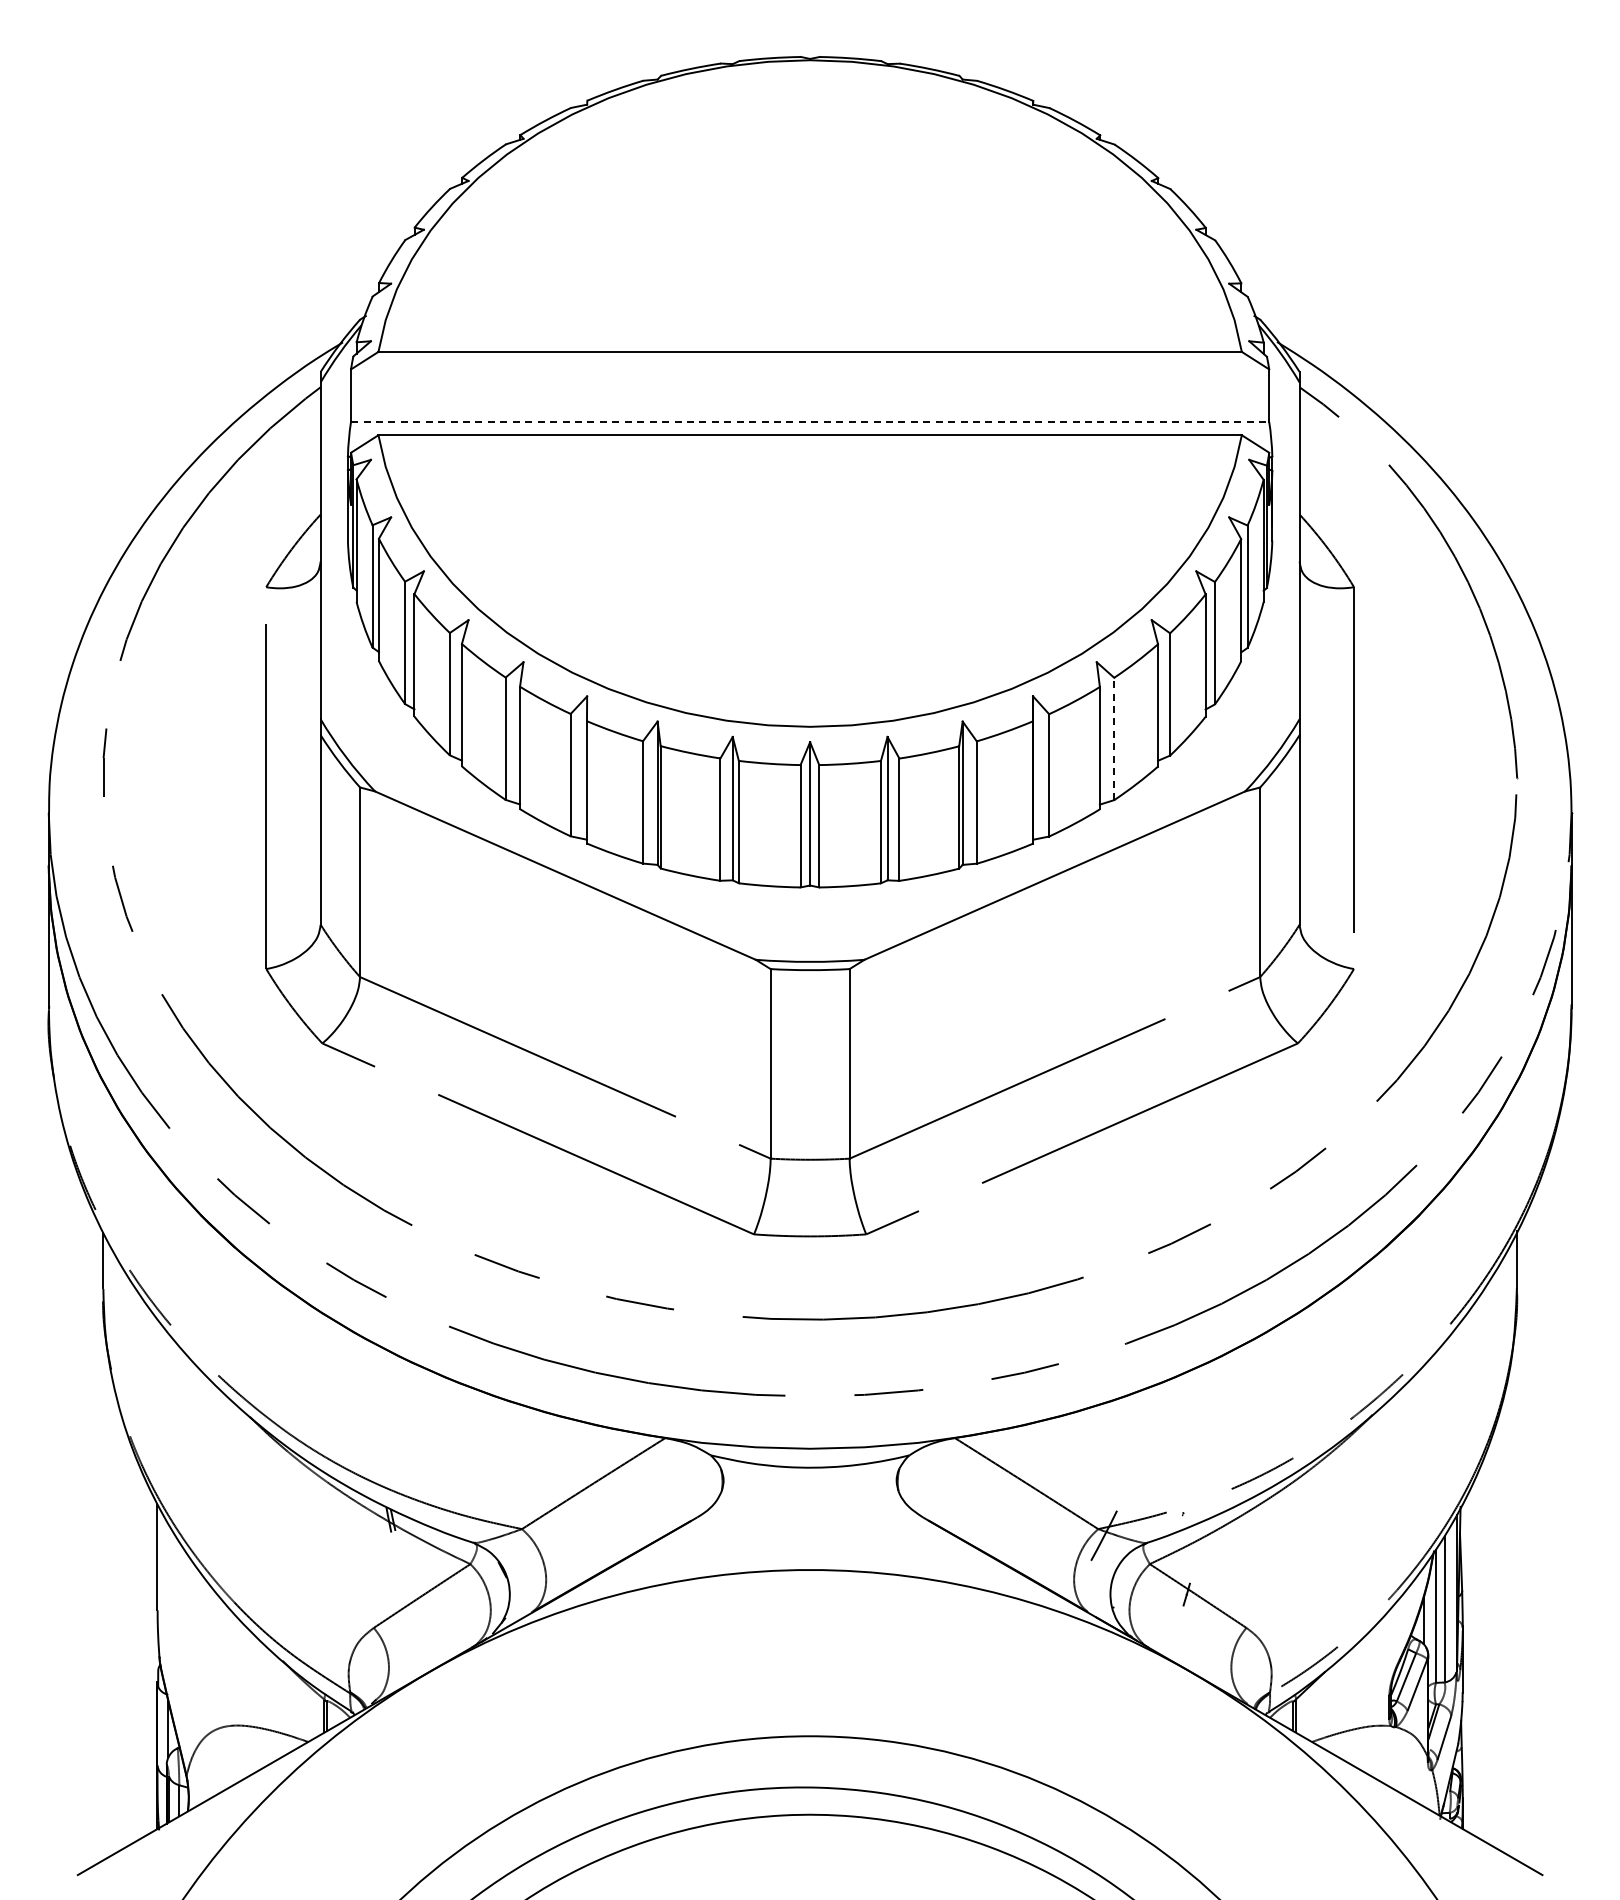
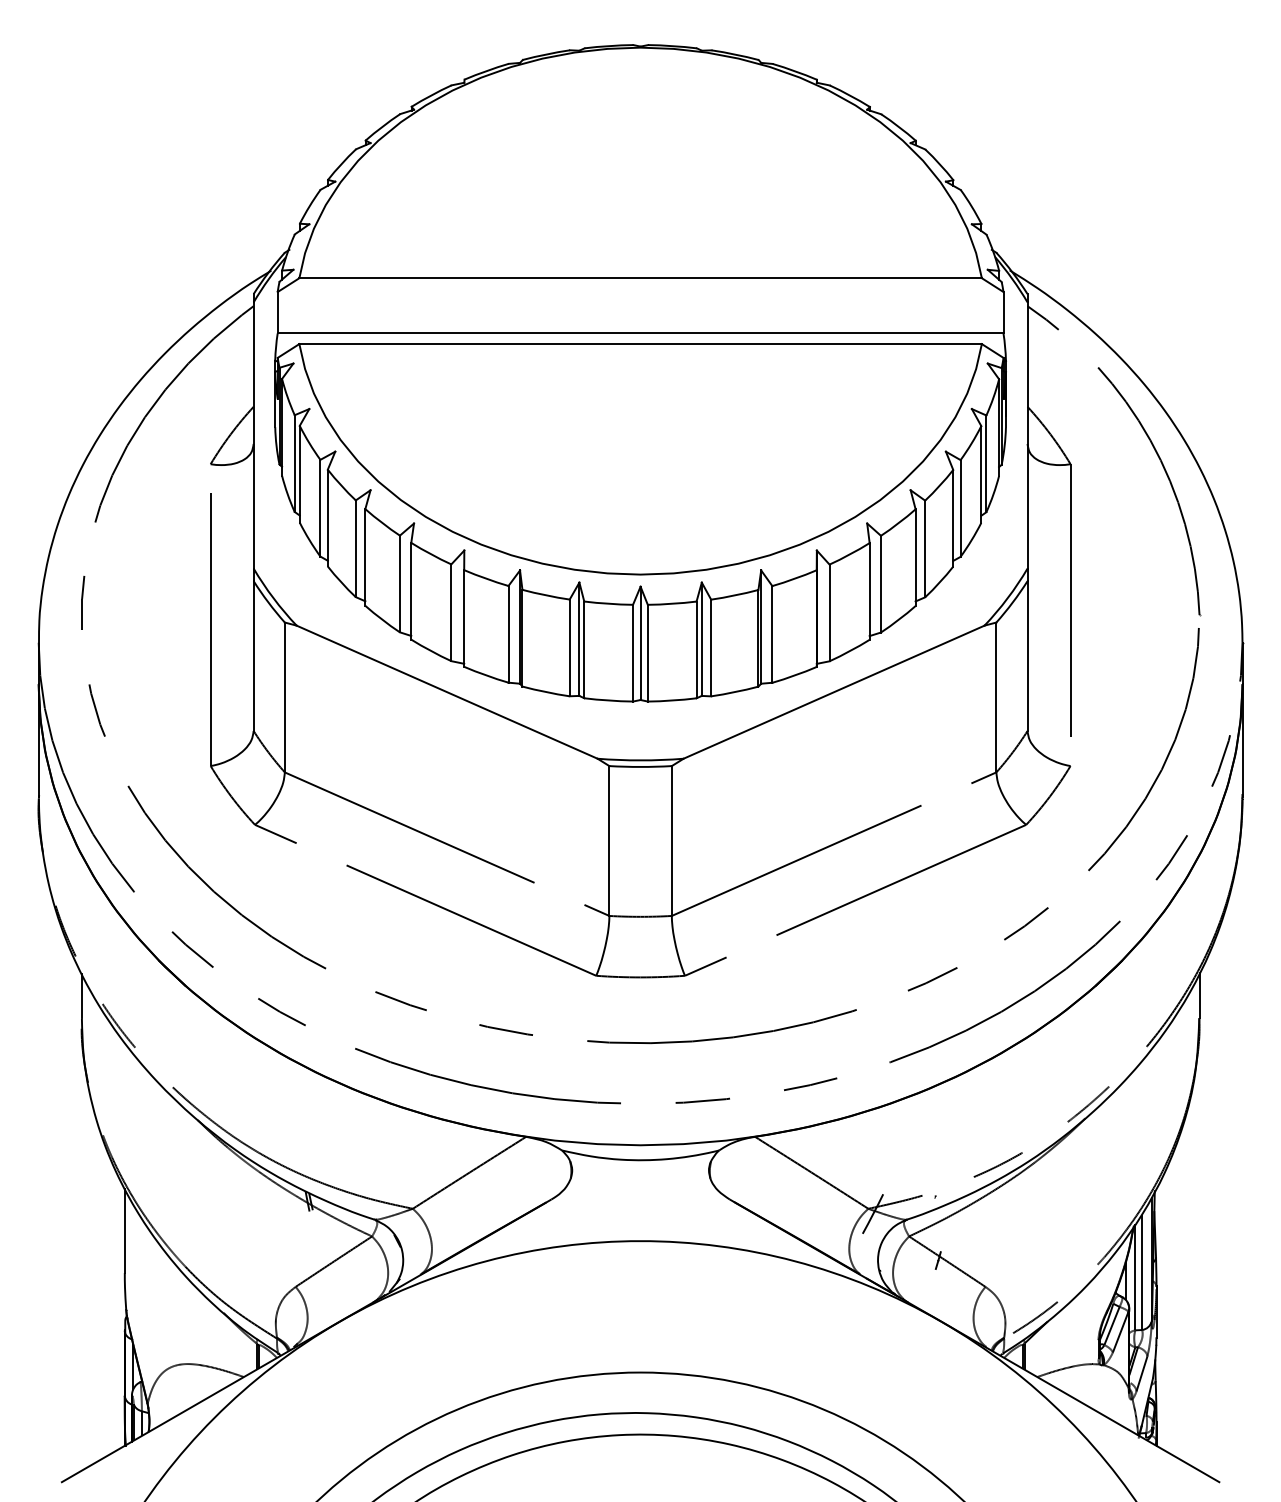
line: (810, 421) -> (640, 333), dashed -> solid
line: (1114, 738) -> (881, 583), dashed -> solid

